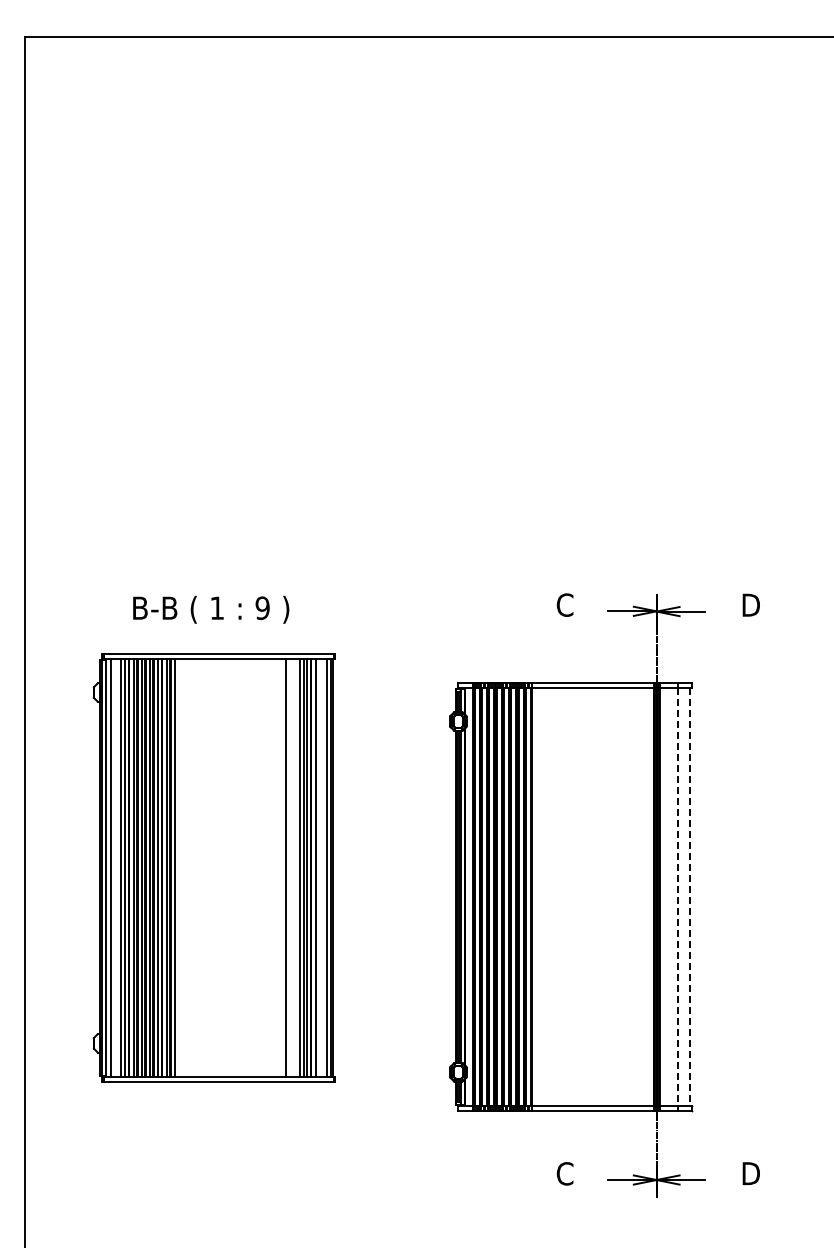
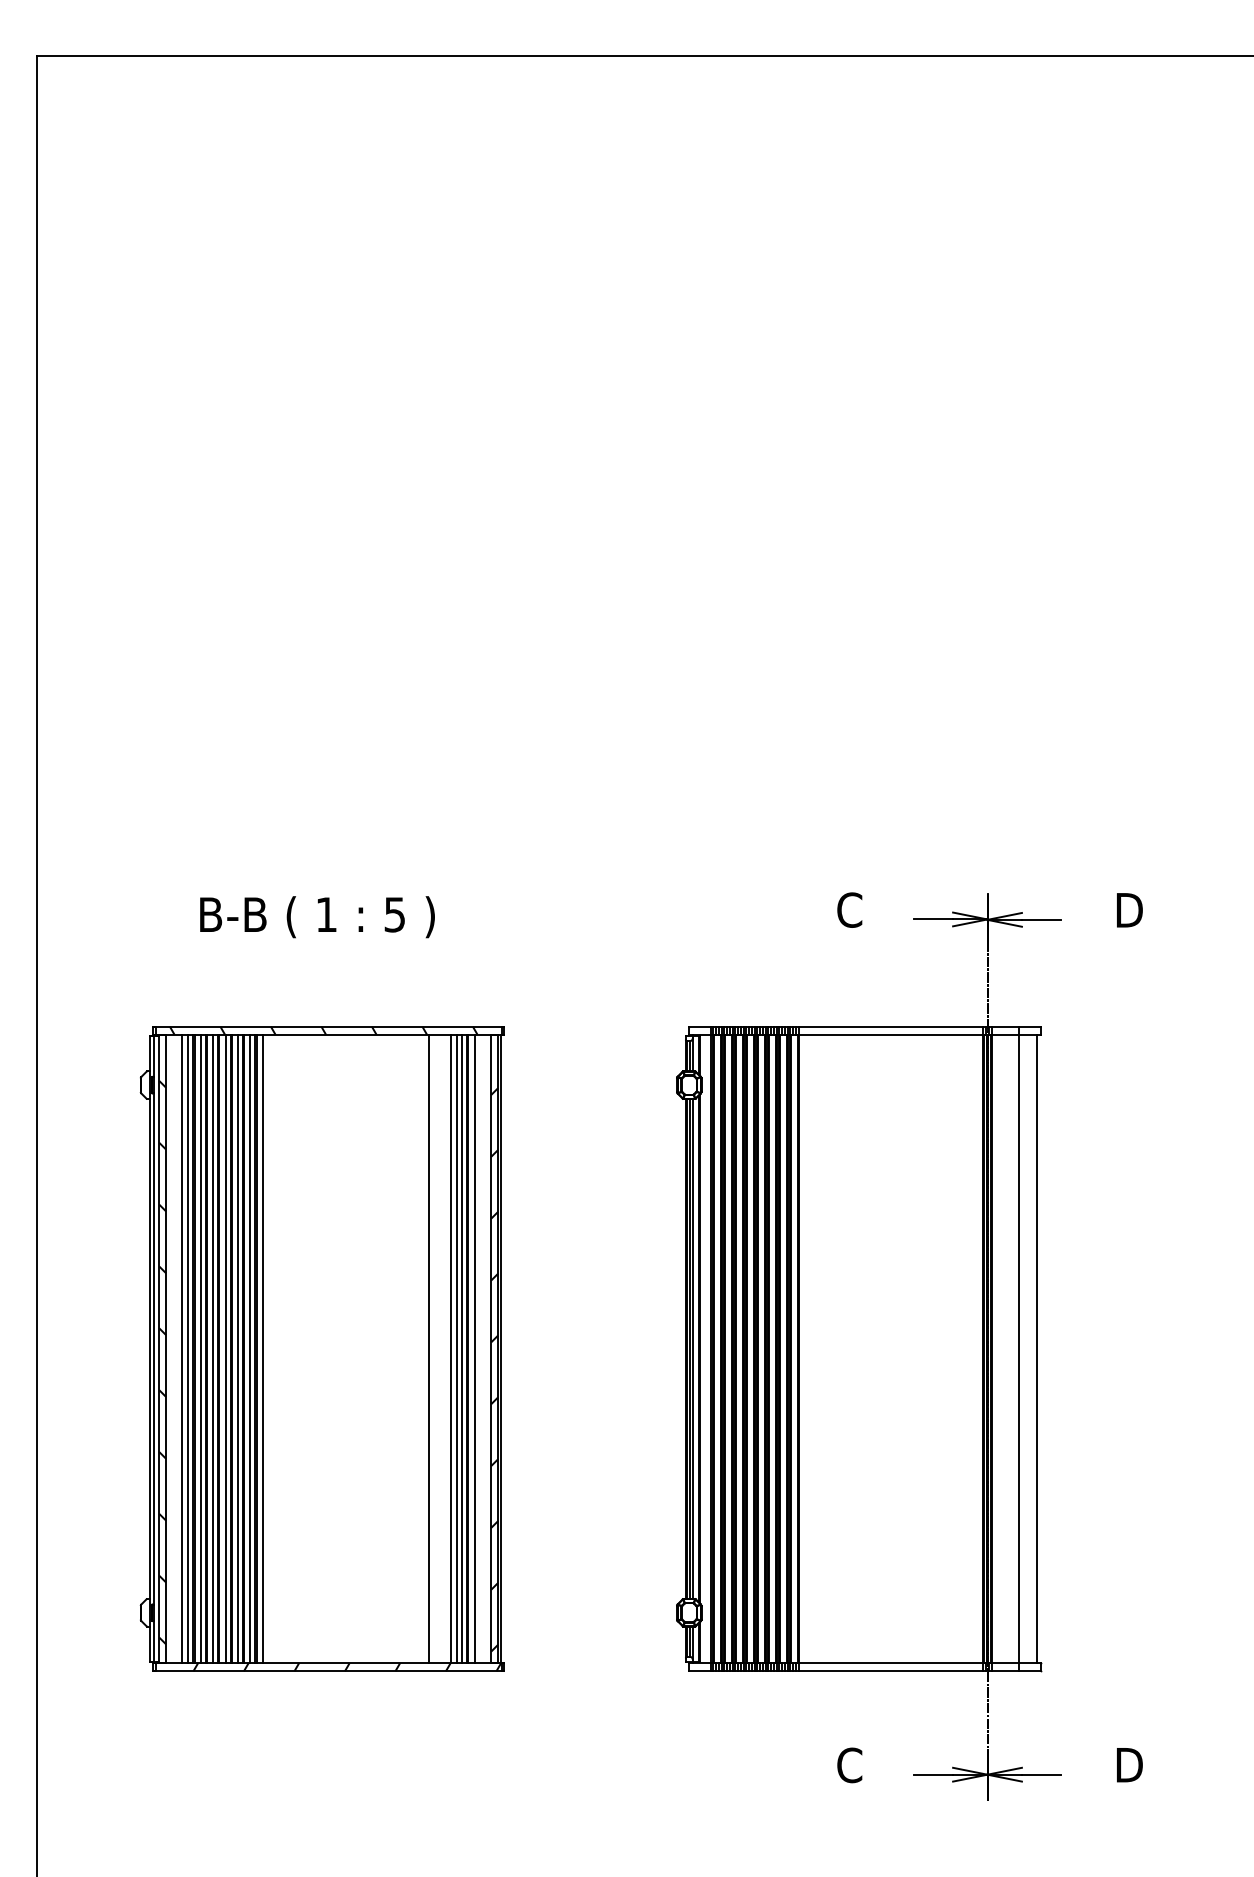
text: (262, 607) -> (394, 913), 9 -> 5
part: (213, 867) -> (320, 1348), moved
line: (677, 896) -> (1018, 1348), dashed -> solid
line: (689, 896) -> (1036, 1348), dashed -> solid

